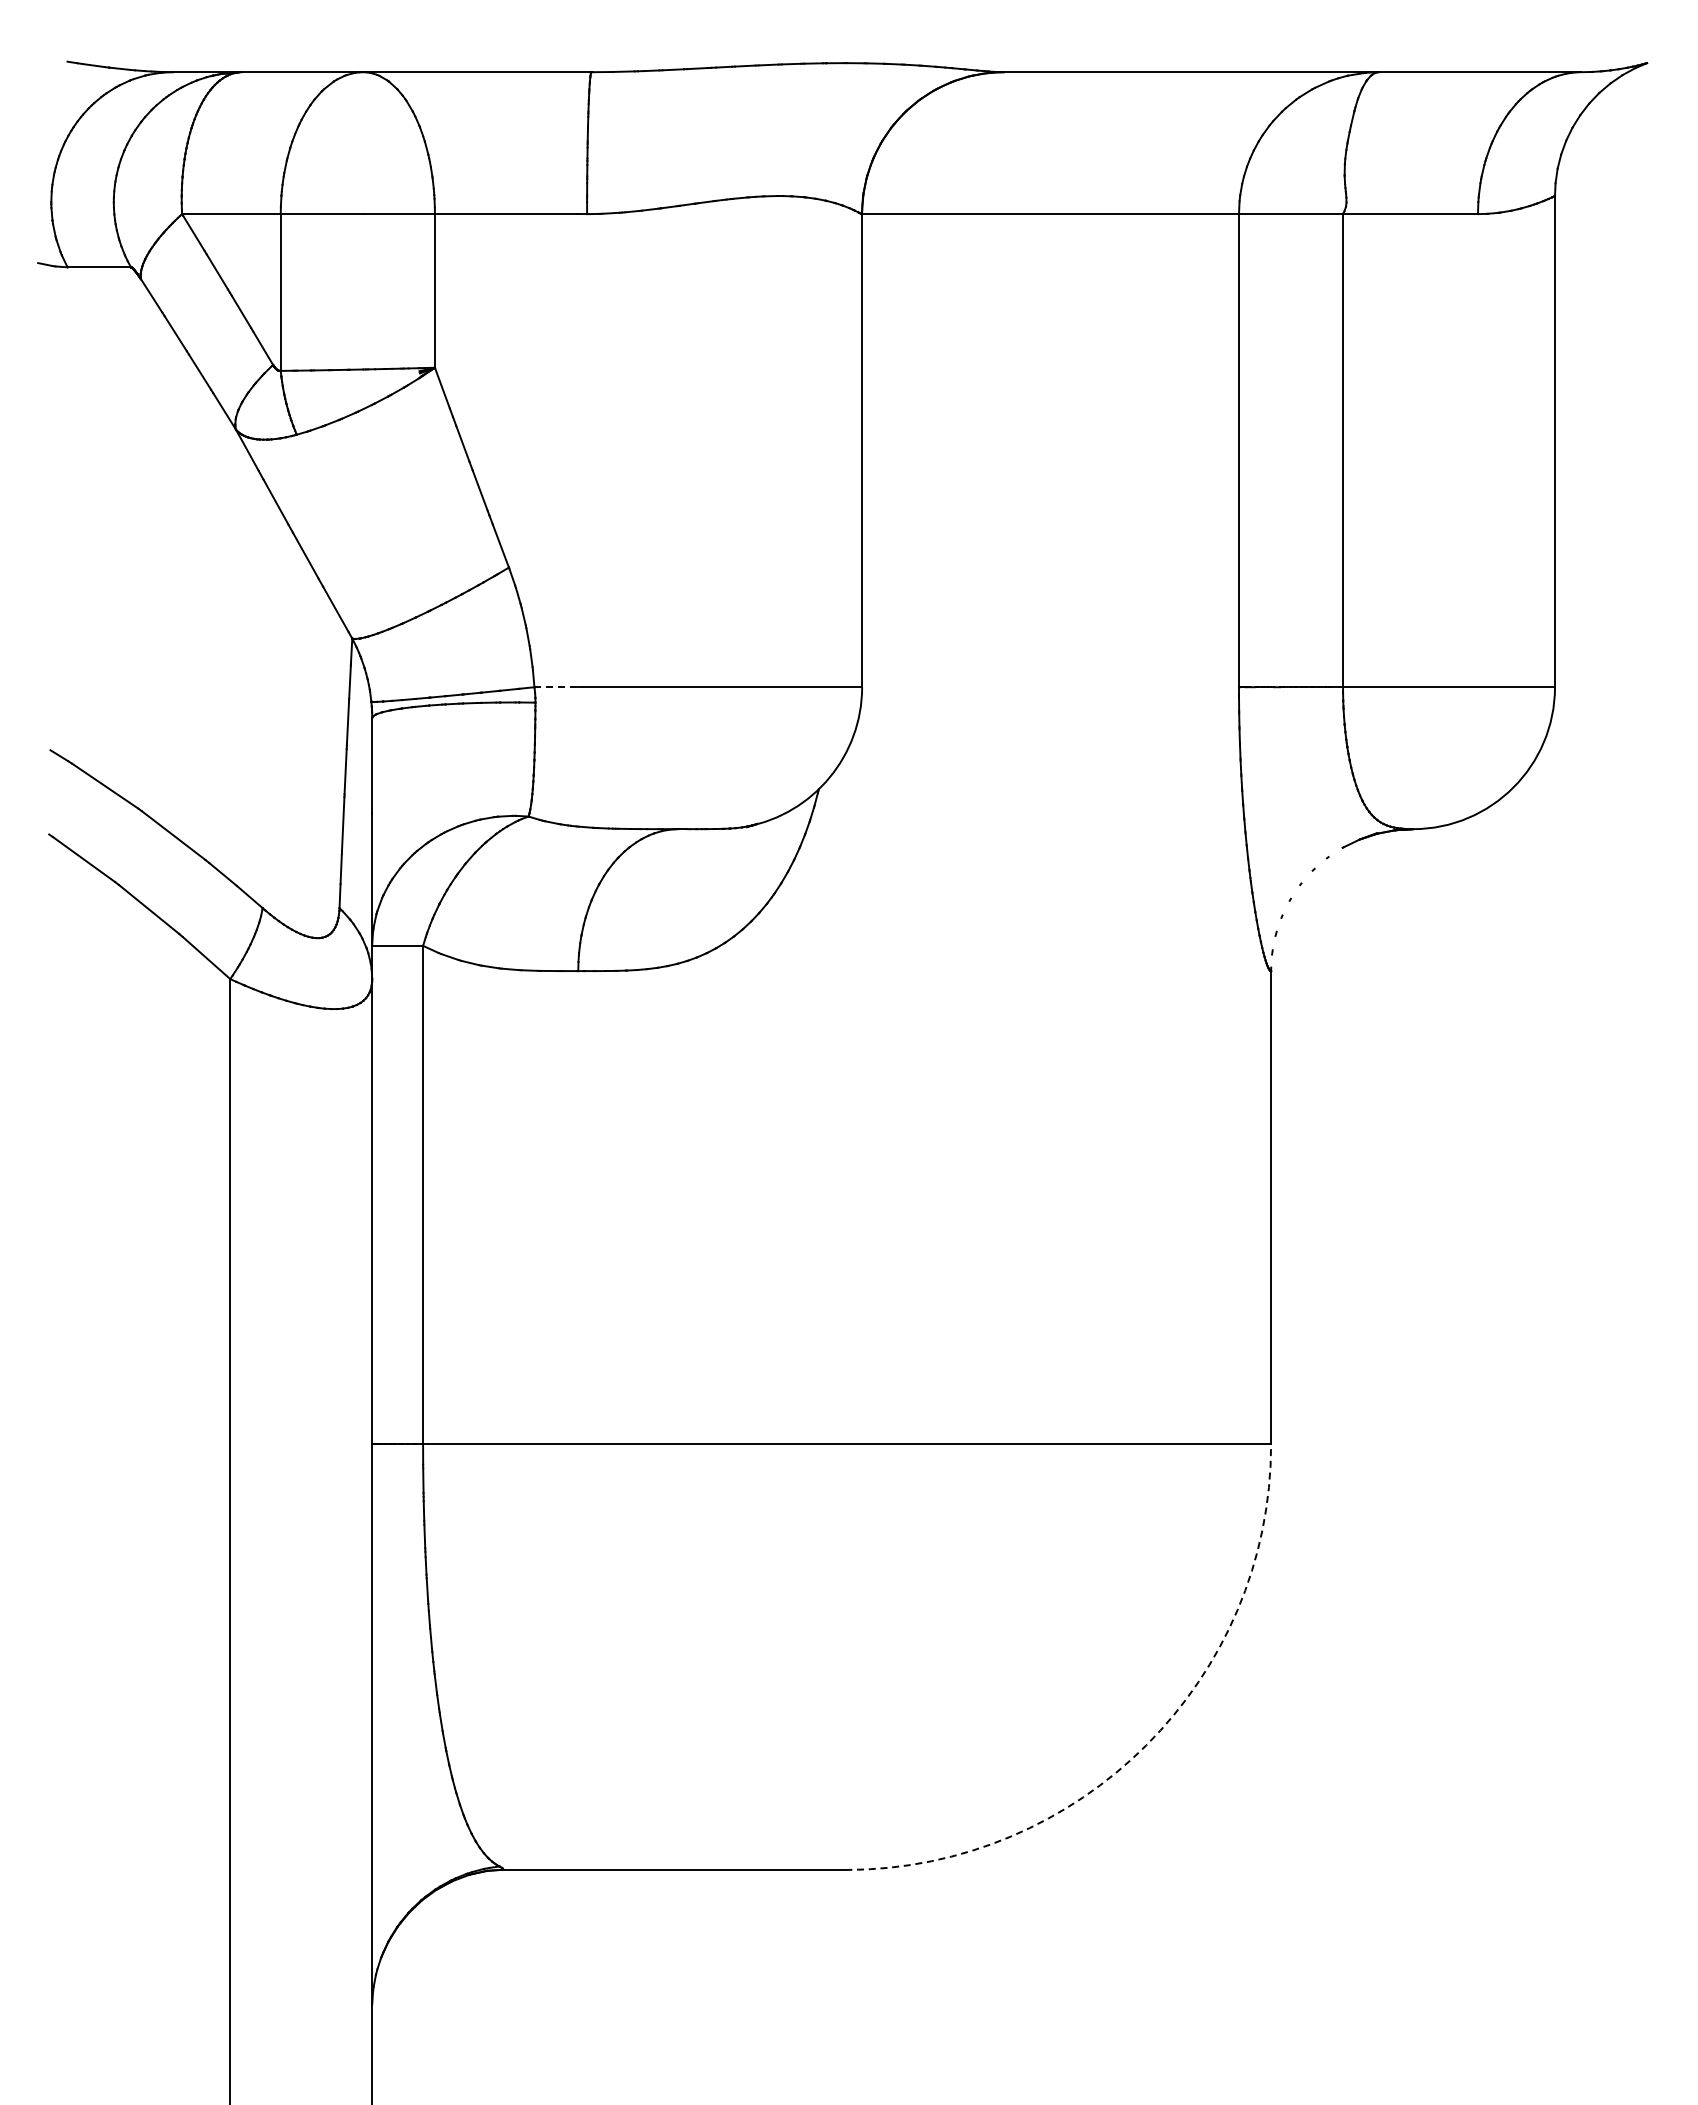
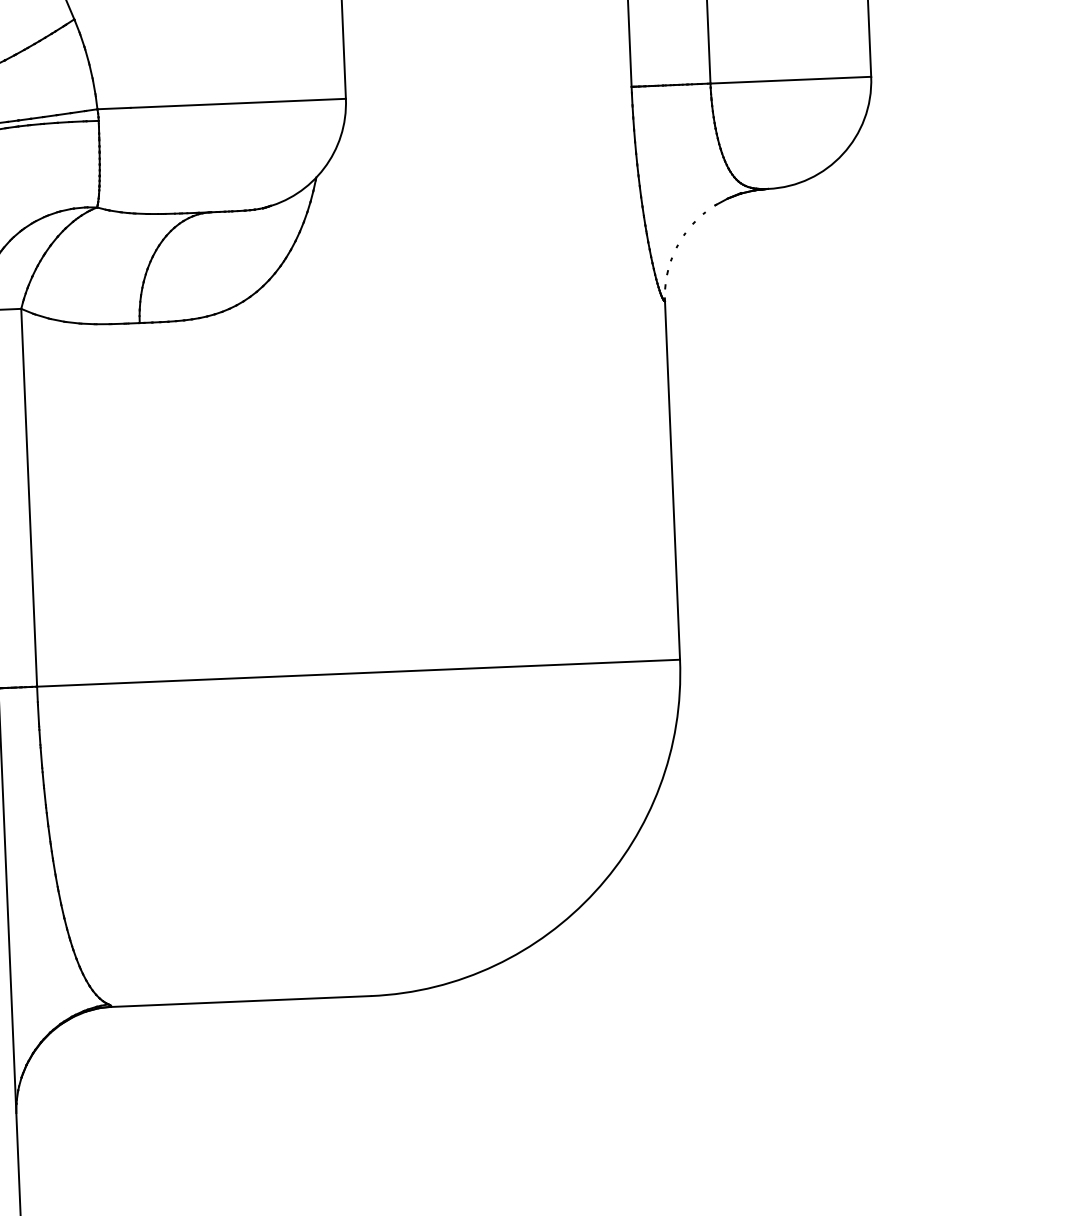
line: (556, 687) -> (114, 108), dashed -> solid
arc: (1146, 1745) -> (595, 892), dashed -> solid

